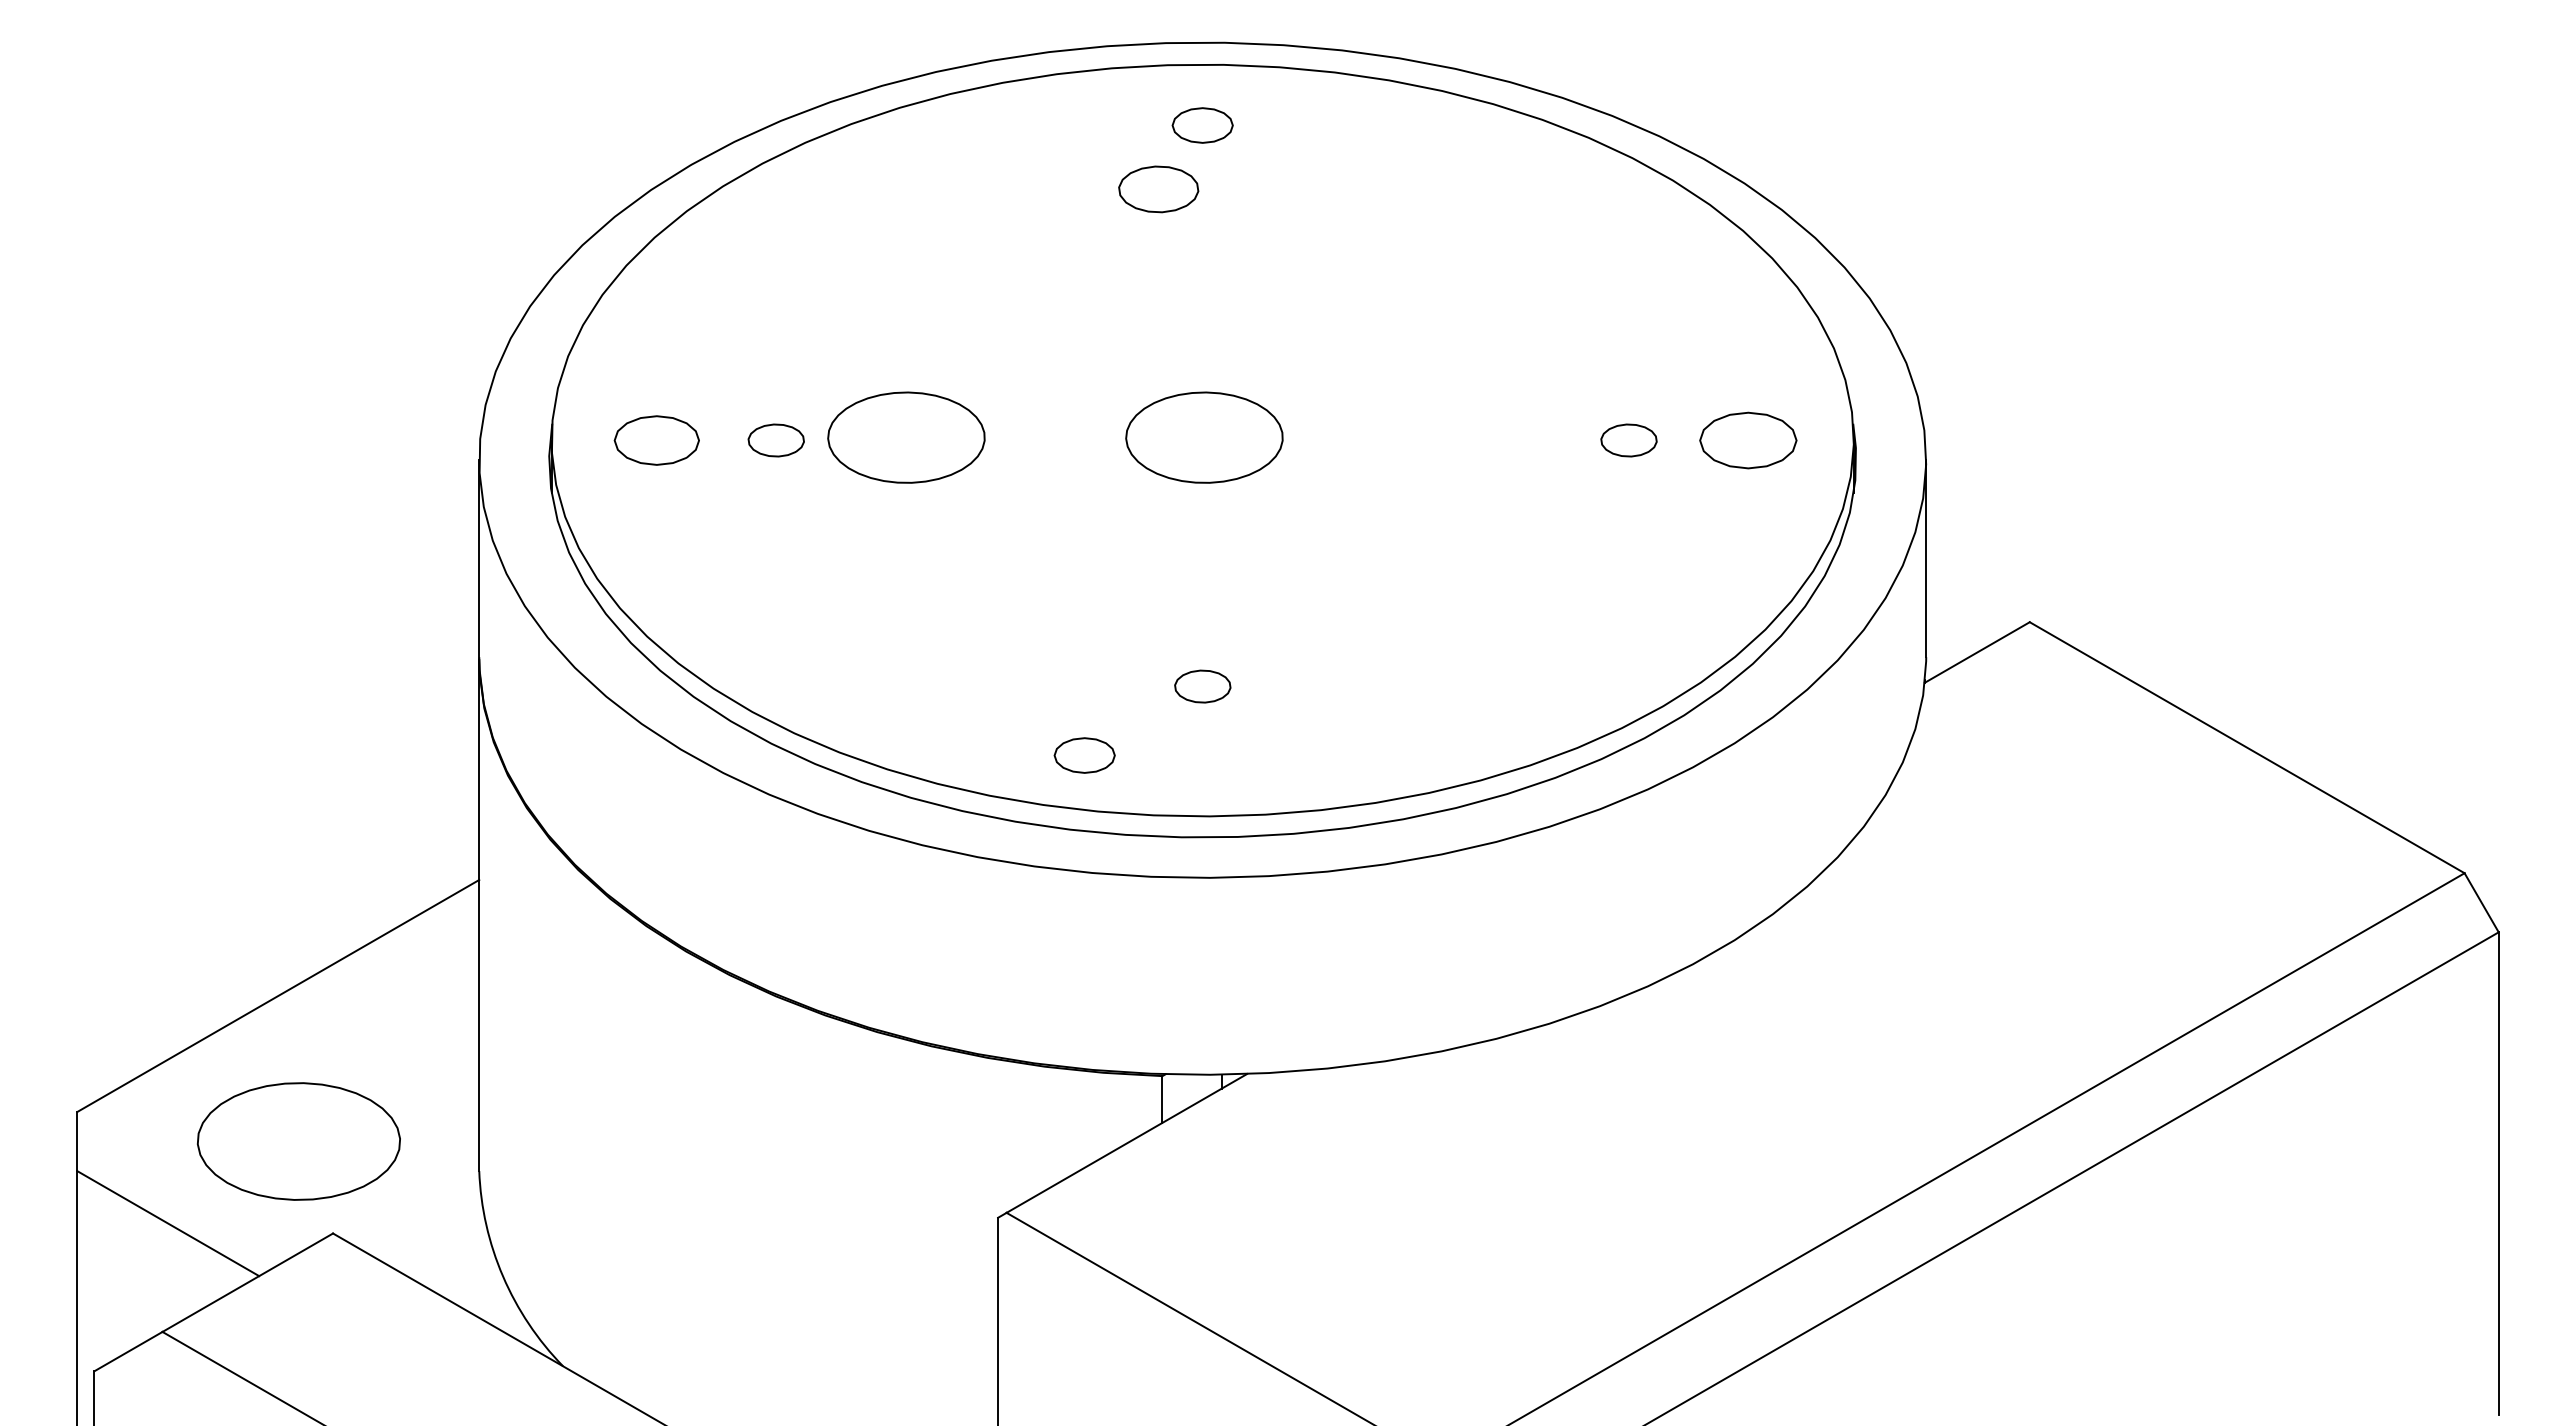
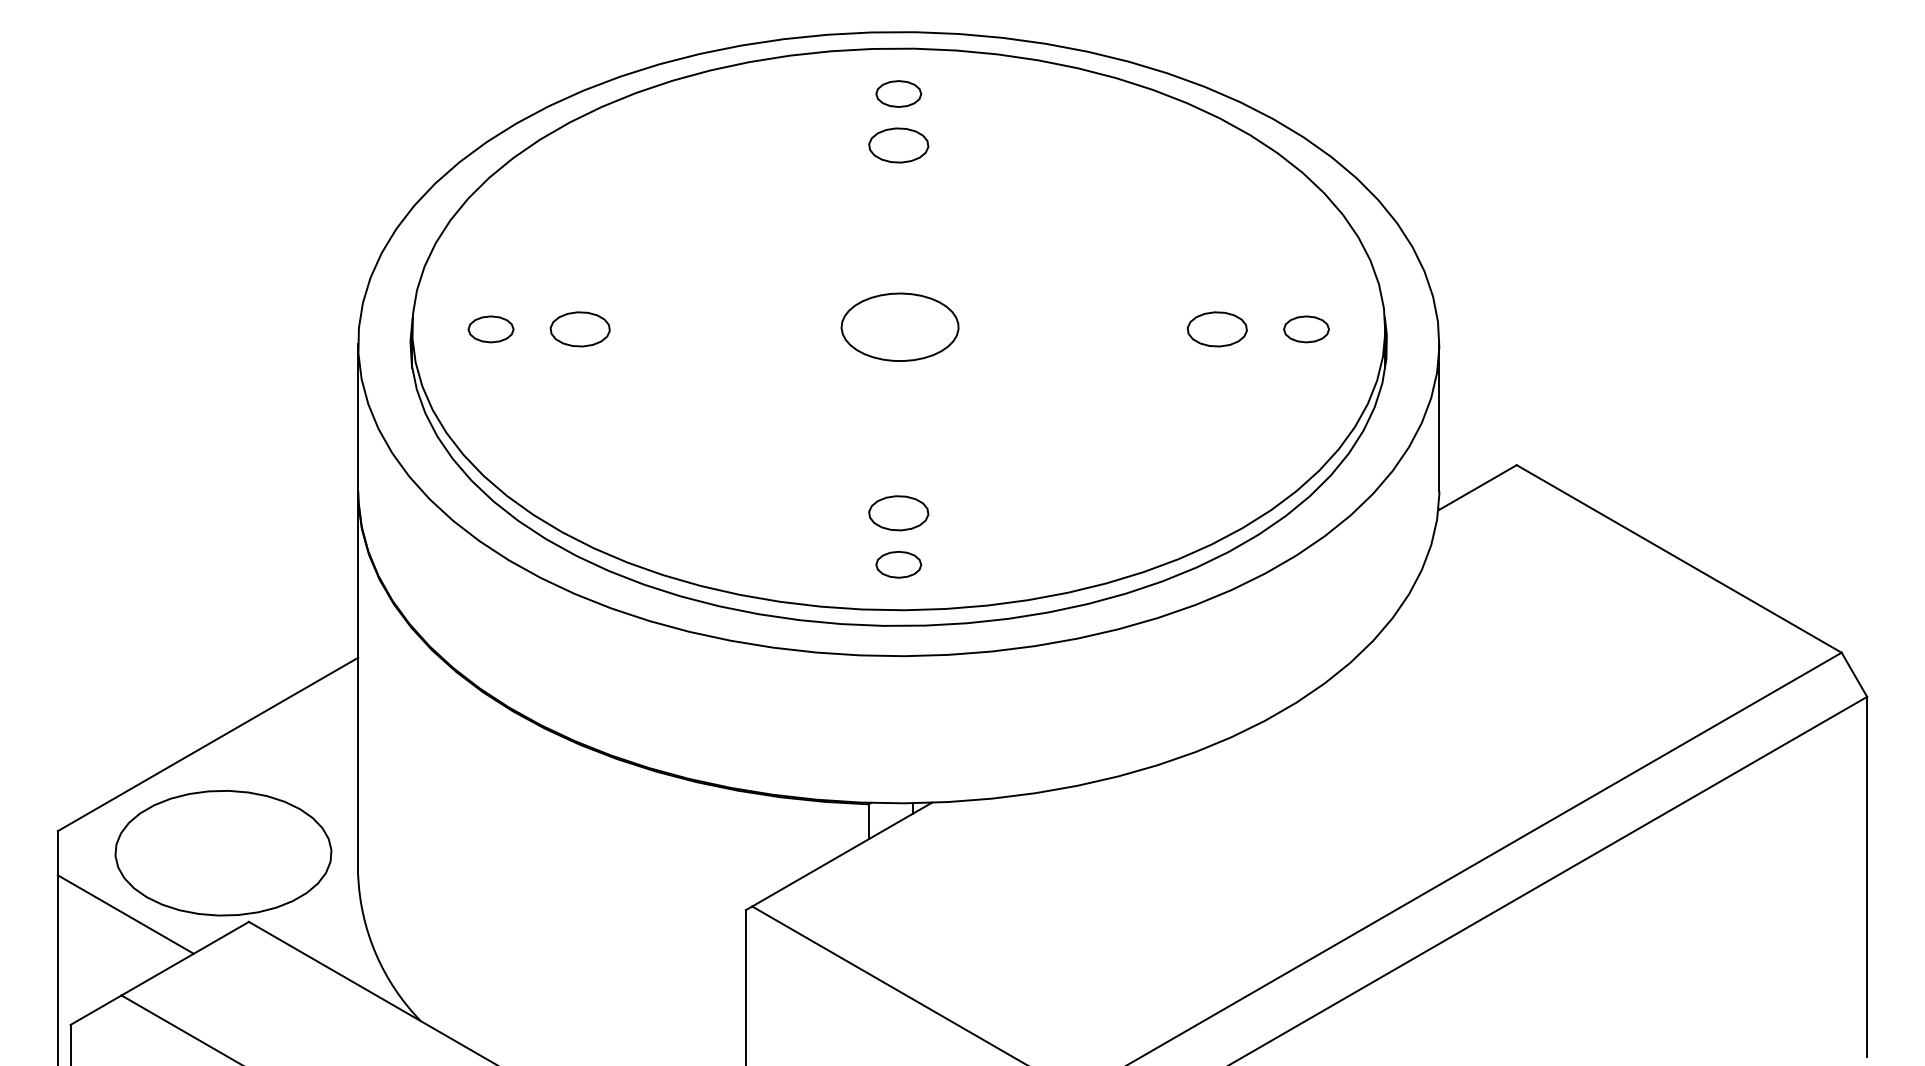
part: (1158, 189) -> (898, 145), moved
part: (906, 437) -> (677, 327), removed
part: (657, 440) -> (491, 329), size x0.71
part: (775, 440) -> (579, 329), size x1.43
part: (1628, 440) -> (1216, 329), size x1.43
part: (1748, 440) -> (1306, 329), size x0.62
part: (1202, 686) -> (898, 513), size x1.43
part: (1084, 755) -> (898, 564), moved
part: (298, 1141) -> (223, 853), size x1.43

